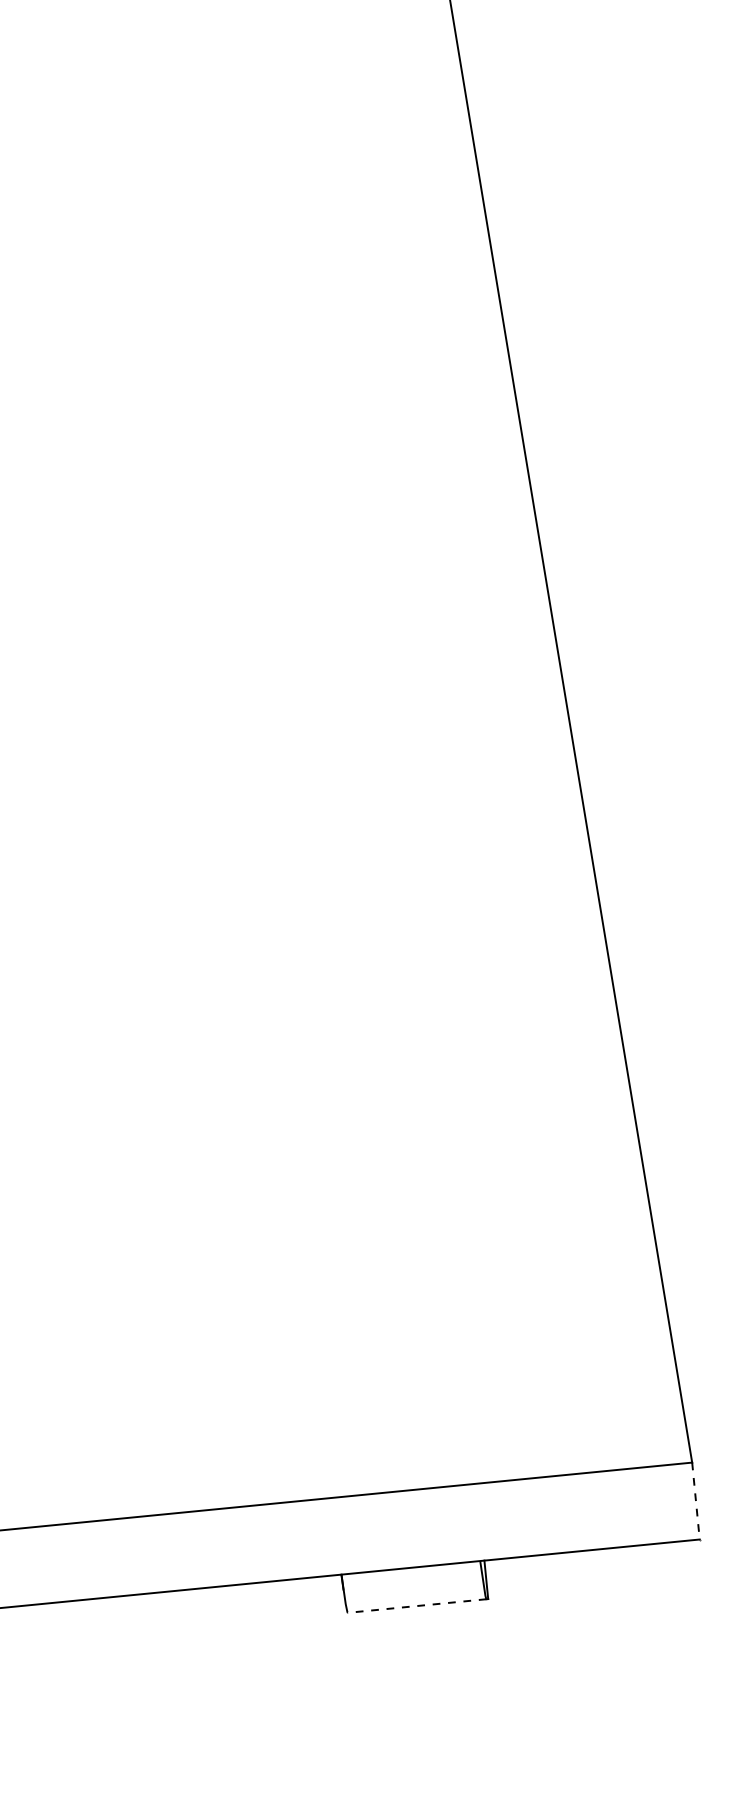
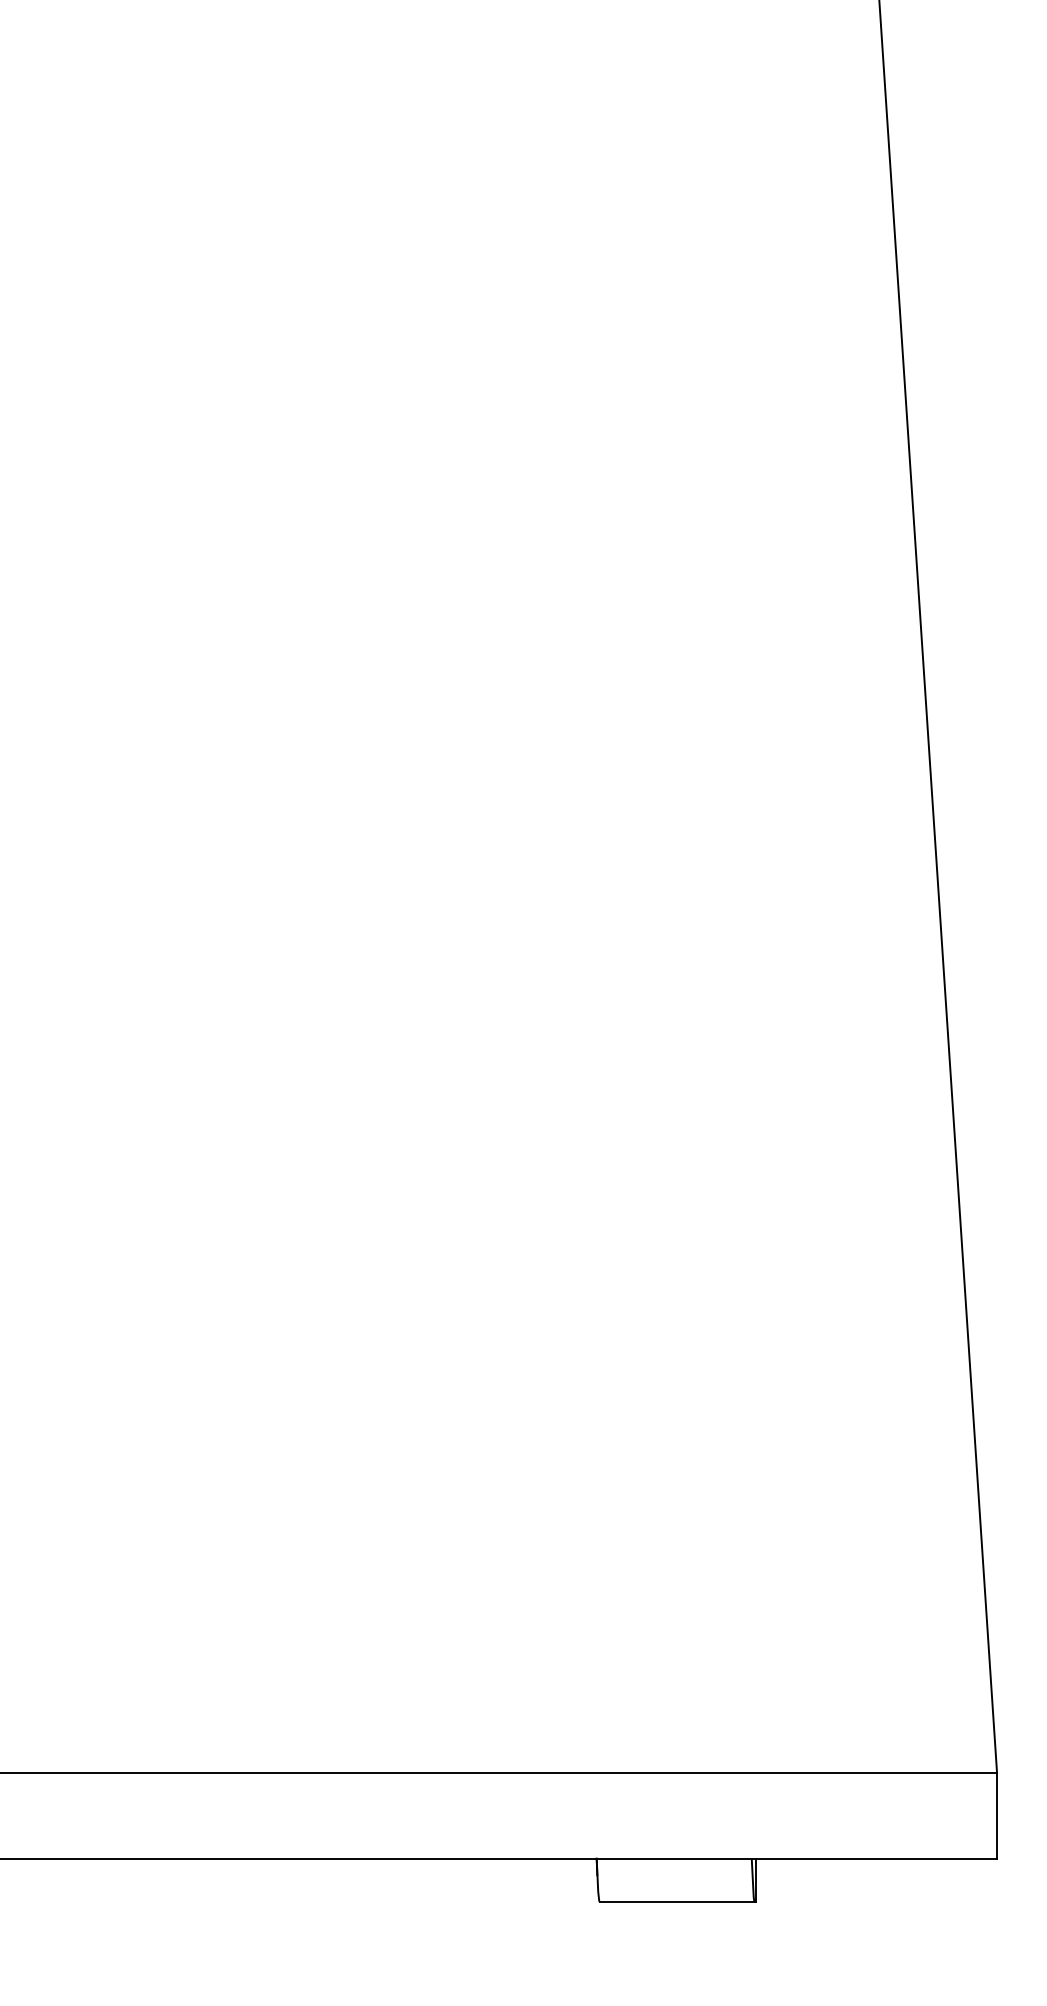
line: (696, 1500) -> (997, 1815), dashed -> solid
line: (416, 1606) -> (676, 1901), dashed -> solid

